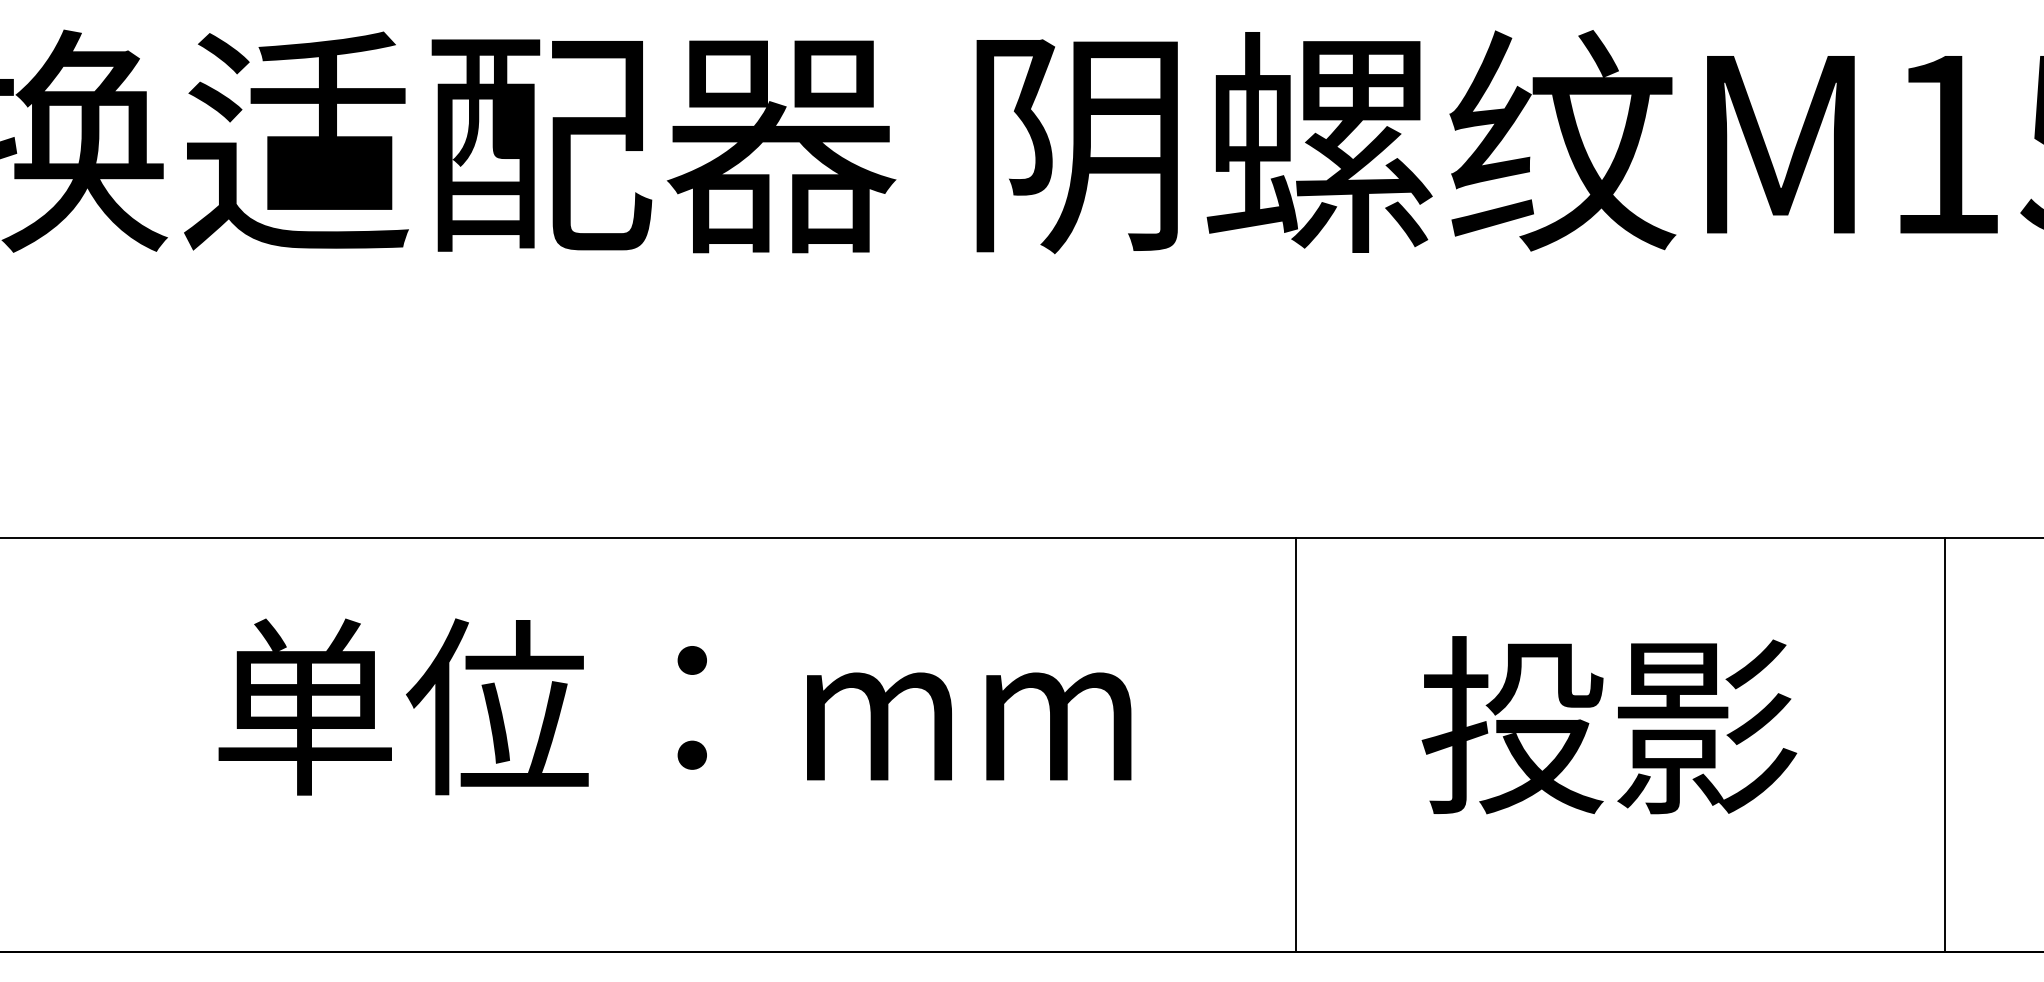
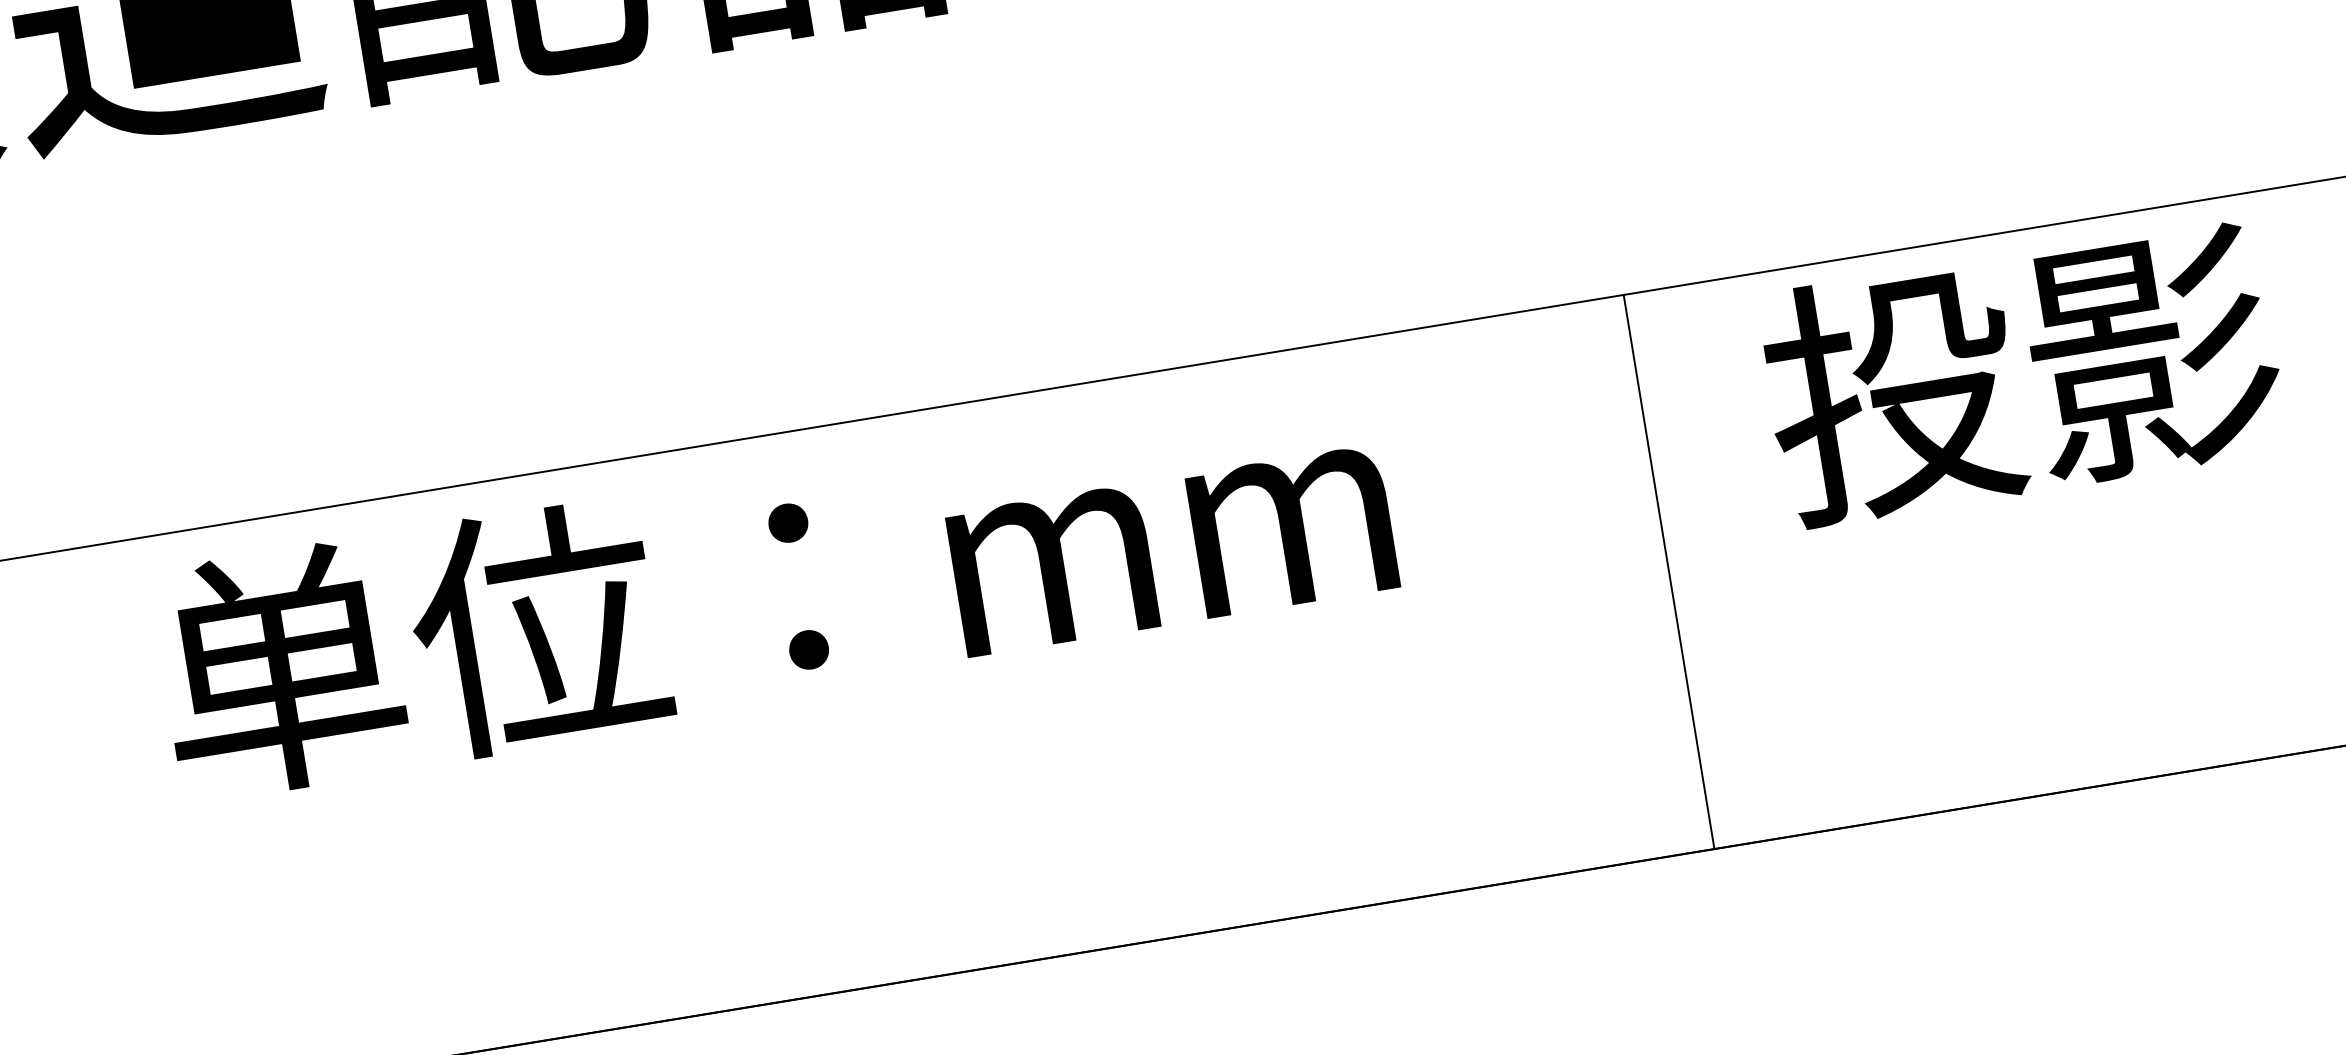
text: (674, 706) -> (774, 588), moved
text: (1609, 725) -> (2022, 373), moved
line: (1296, 744) -> (1669, 571), moved

